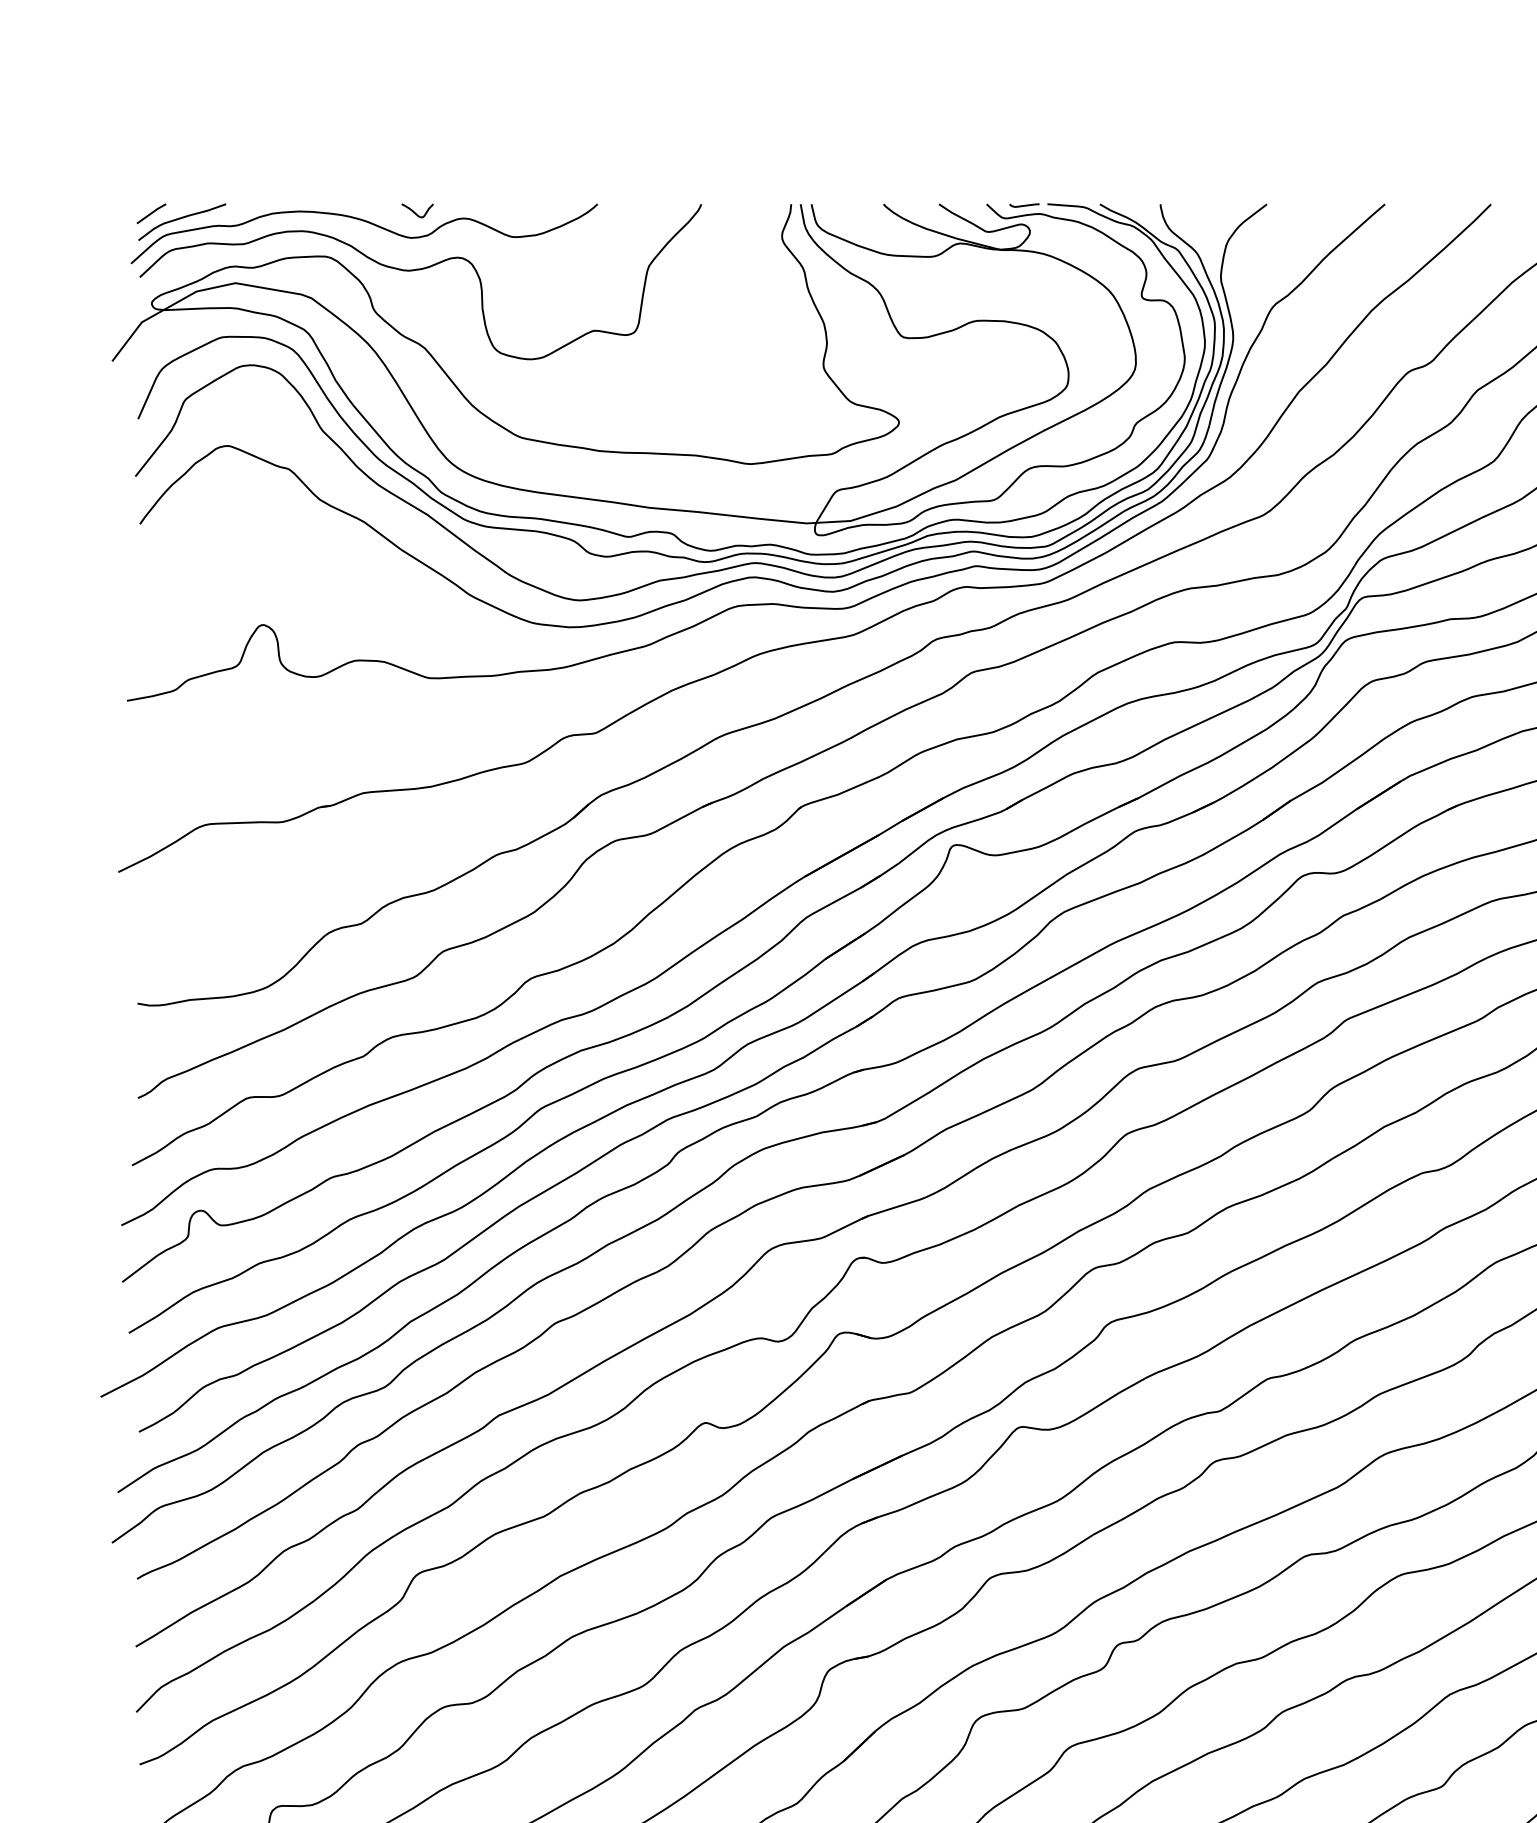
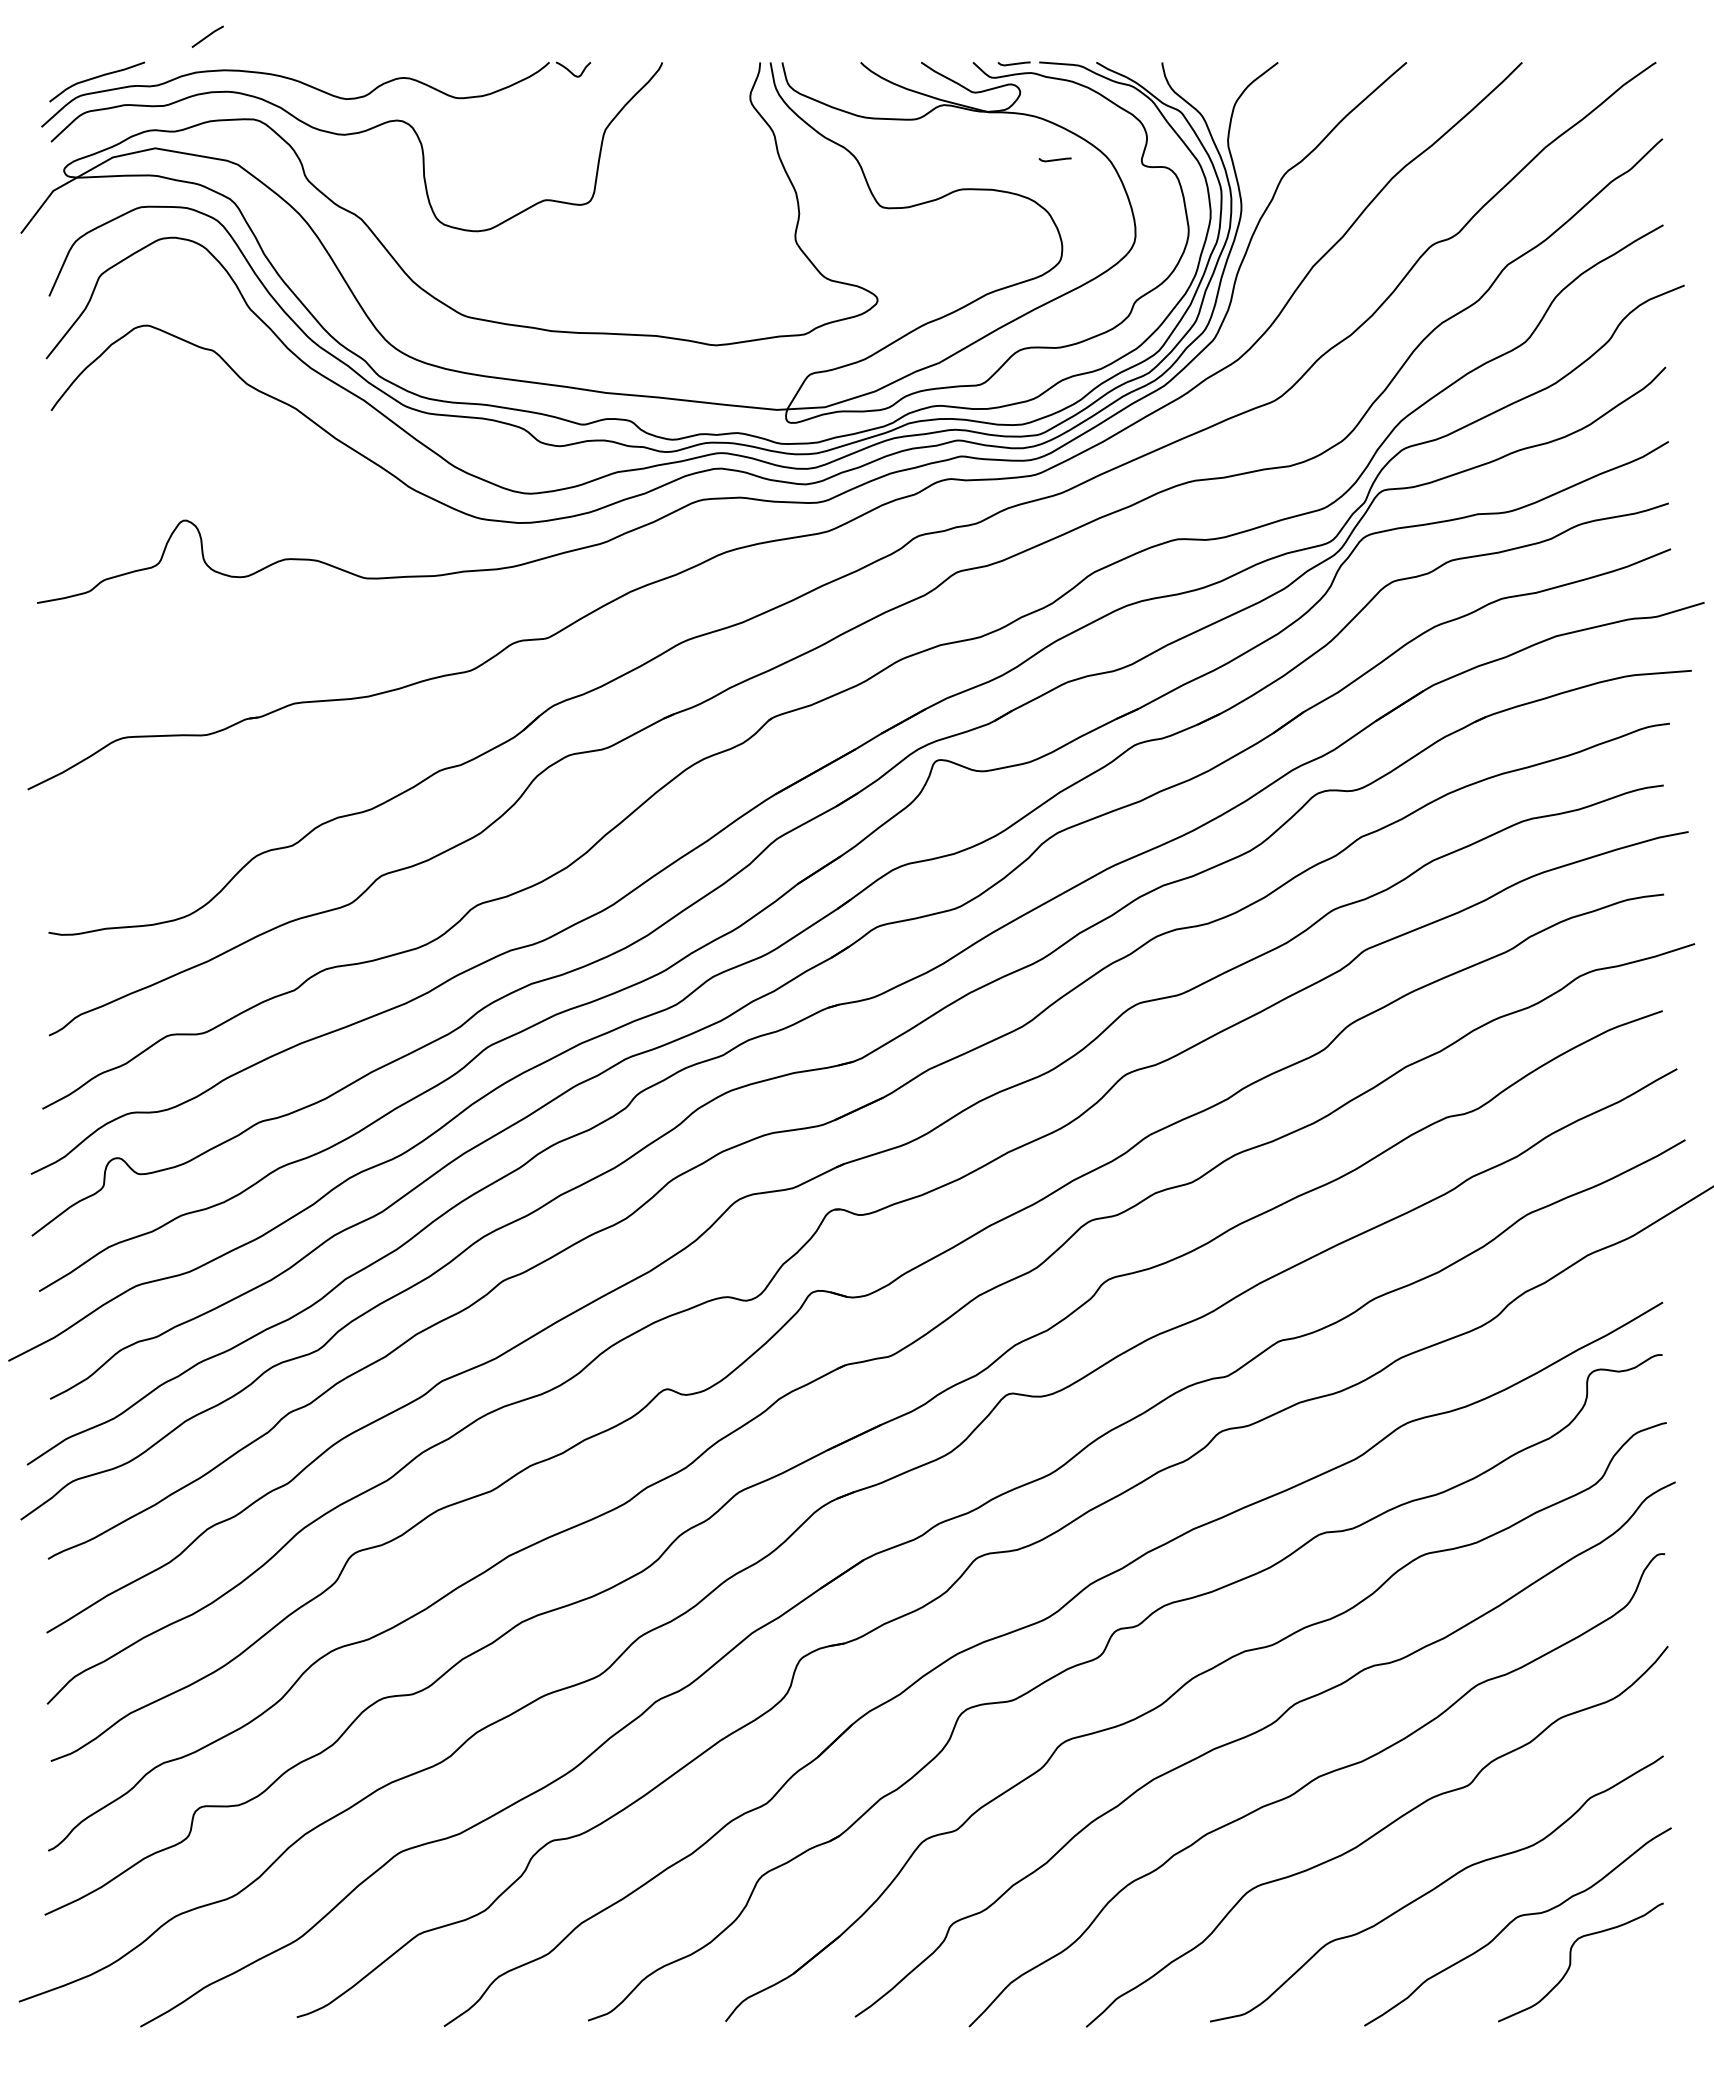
curve: (415, 212) -> (571, 71), moved
line: (151, 213) -> (207, 36), moved
curve: (1061, 293) -> (1054, 159), added

